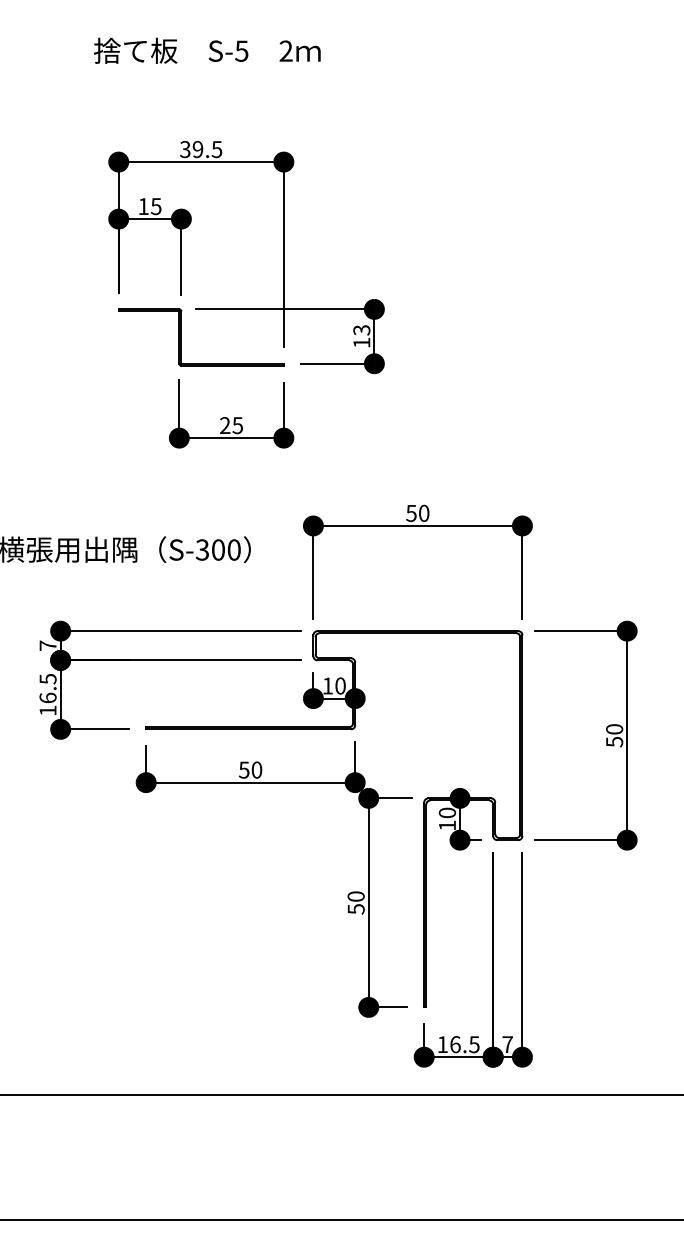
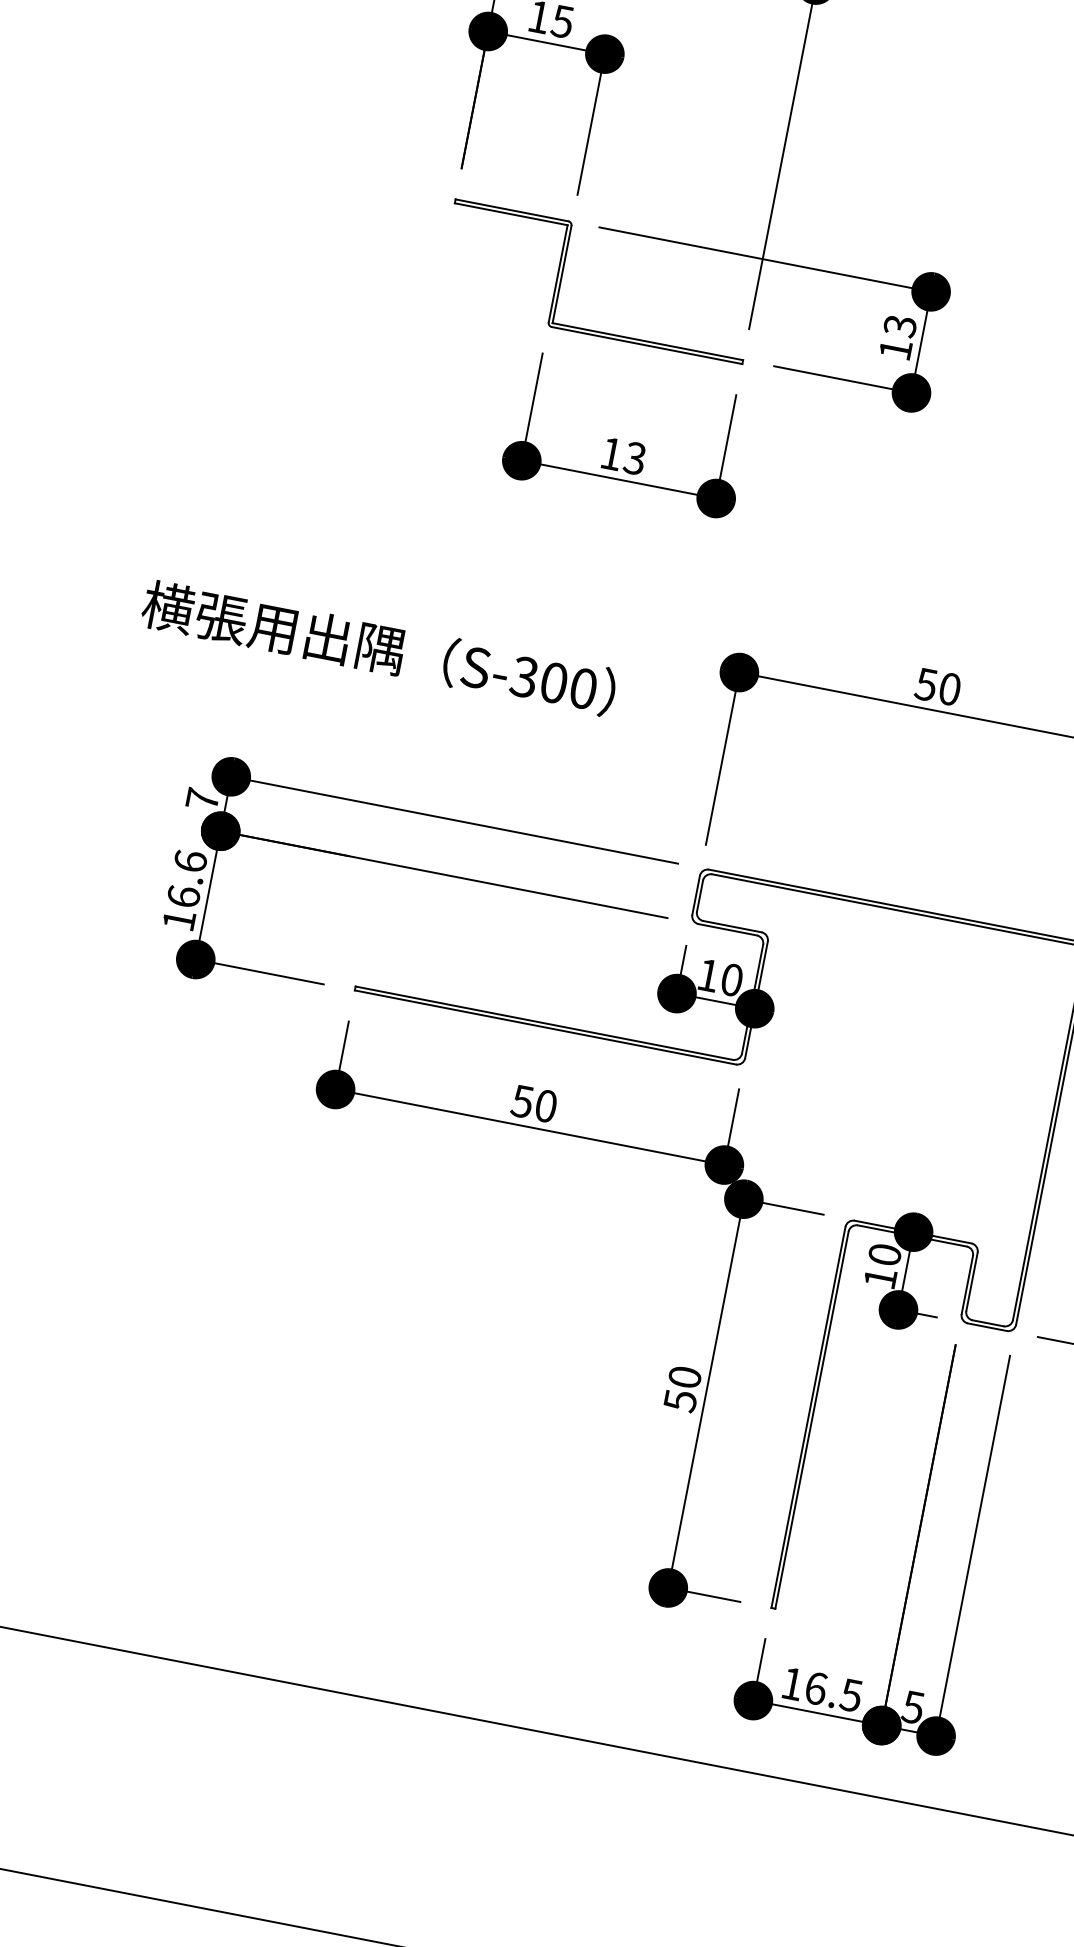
text: (231, 425) -> (623, 456), 25 -> 13
text: (47, 678) -> (189, 860), 16.5 -> 16.6
text: (507, 1044) -> (912, 1707), 7 -> 5

